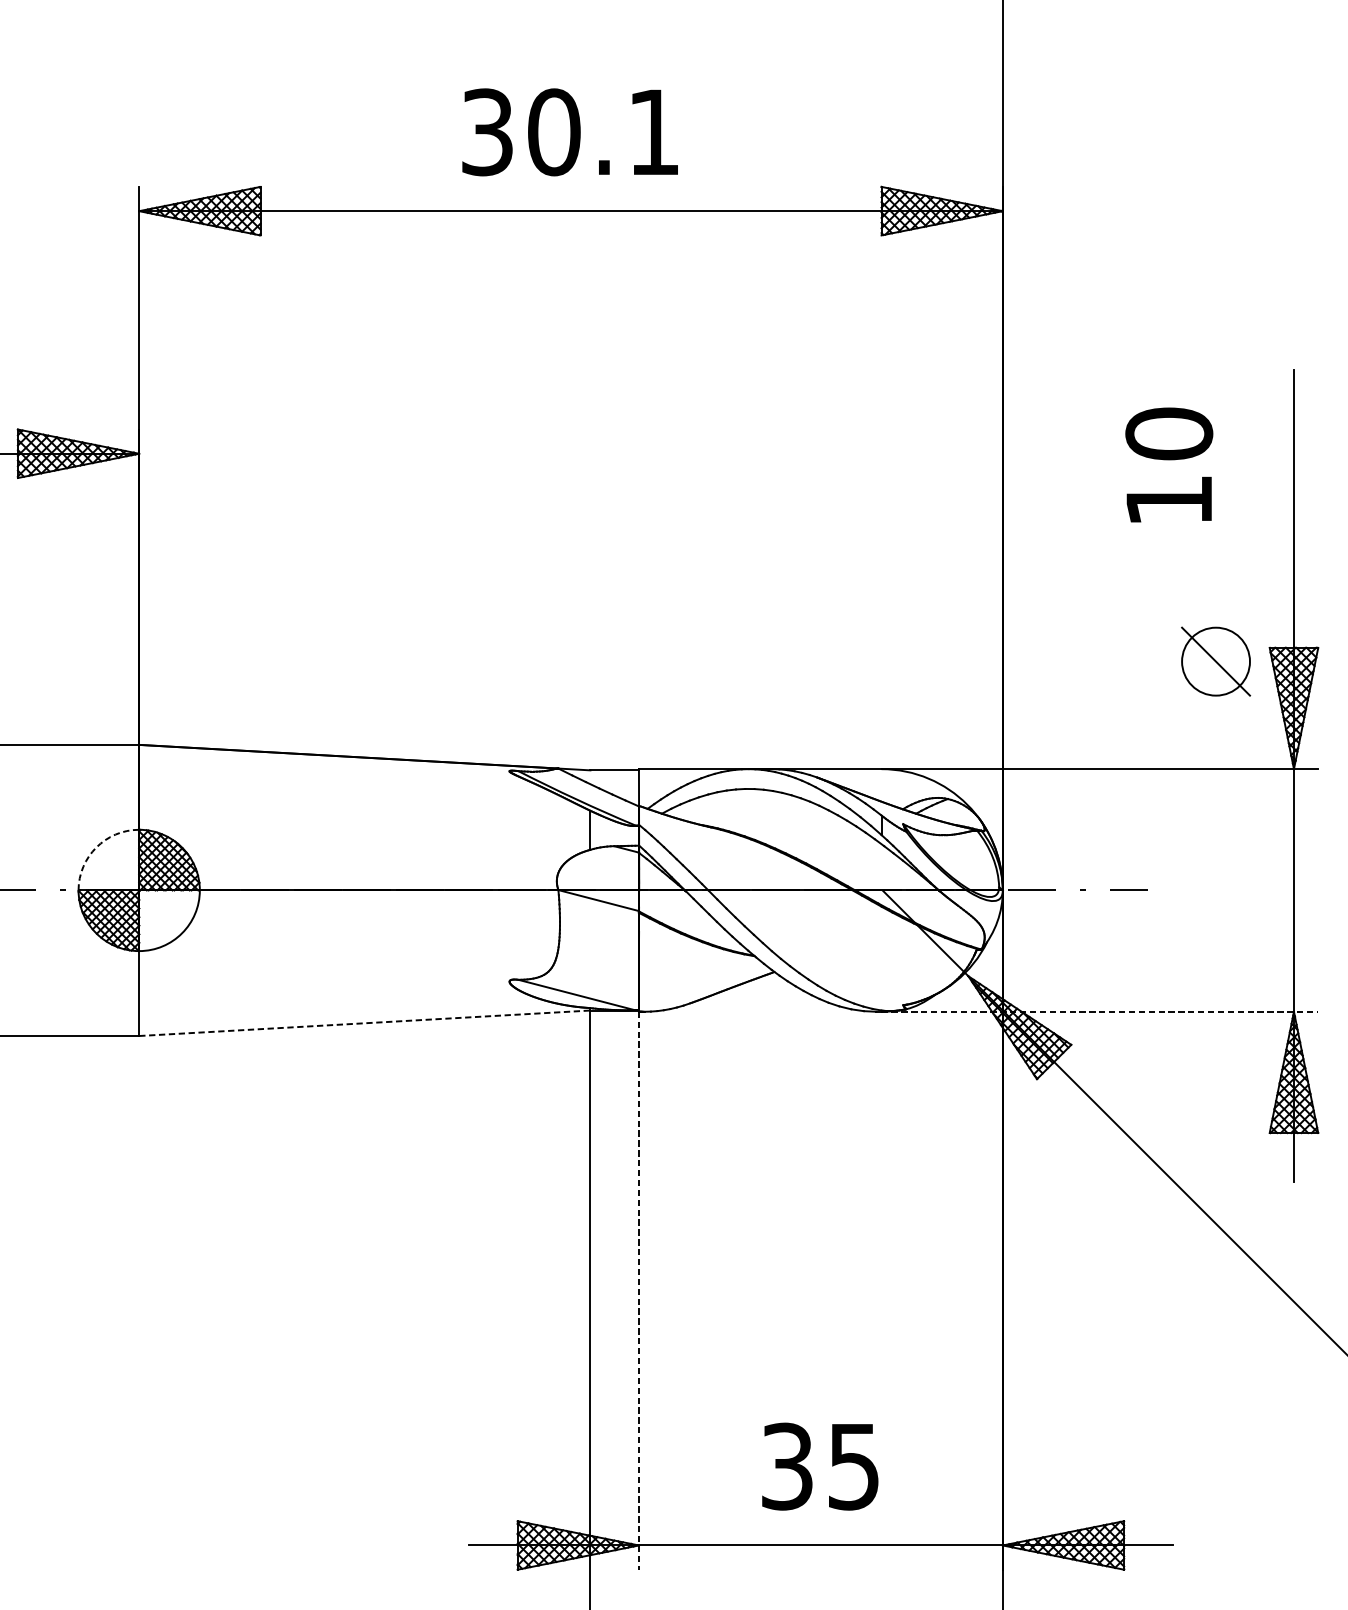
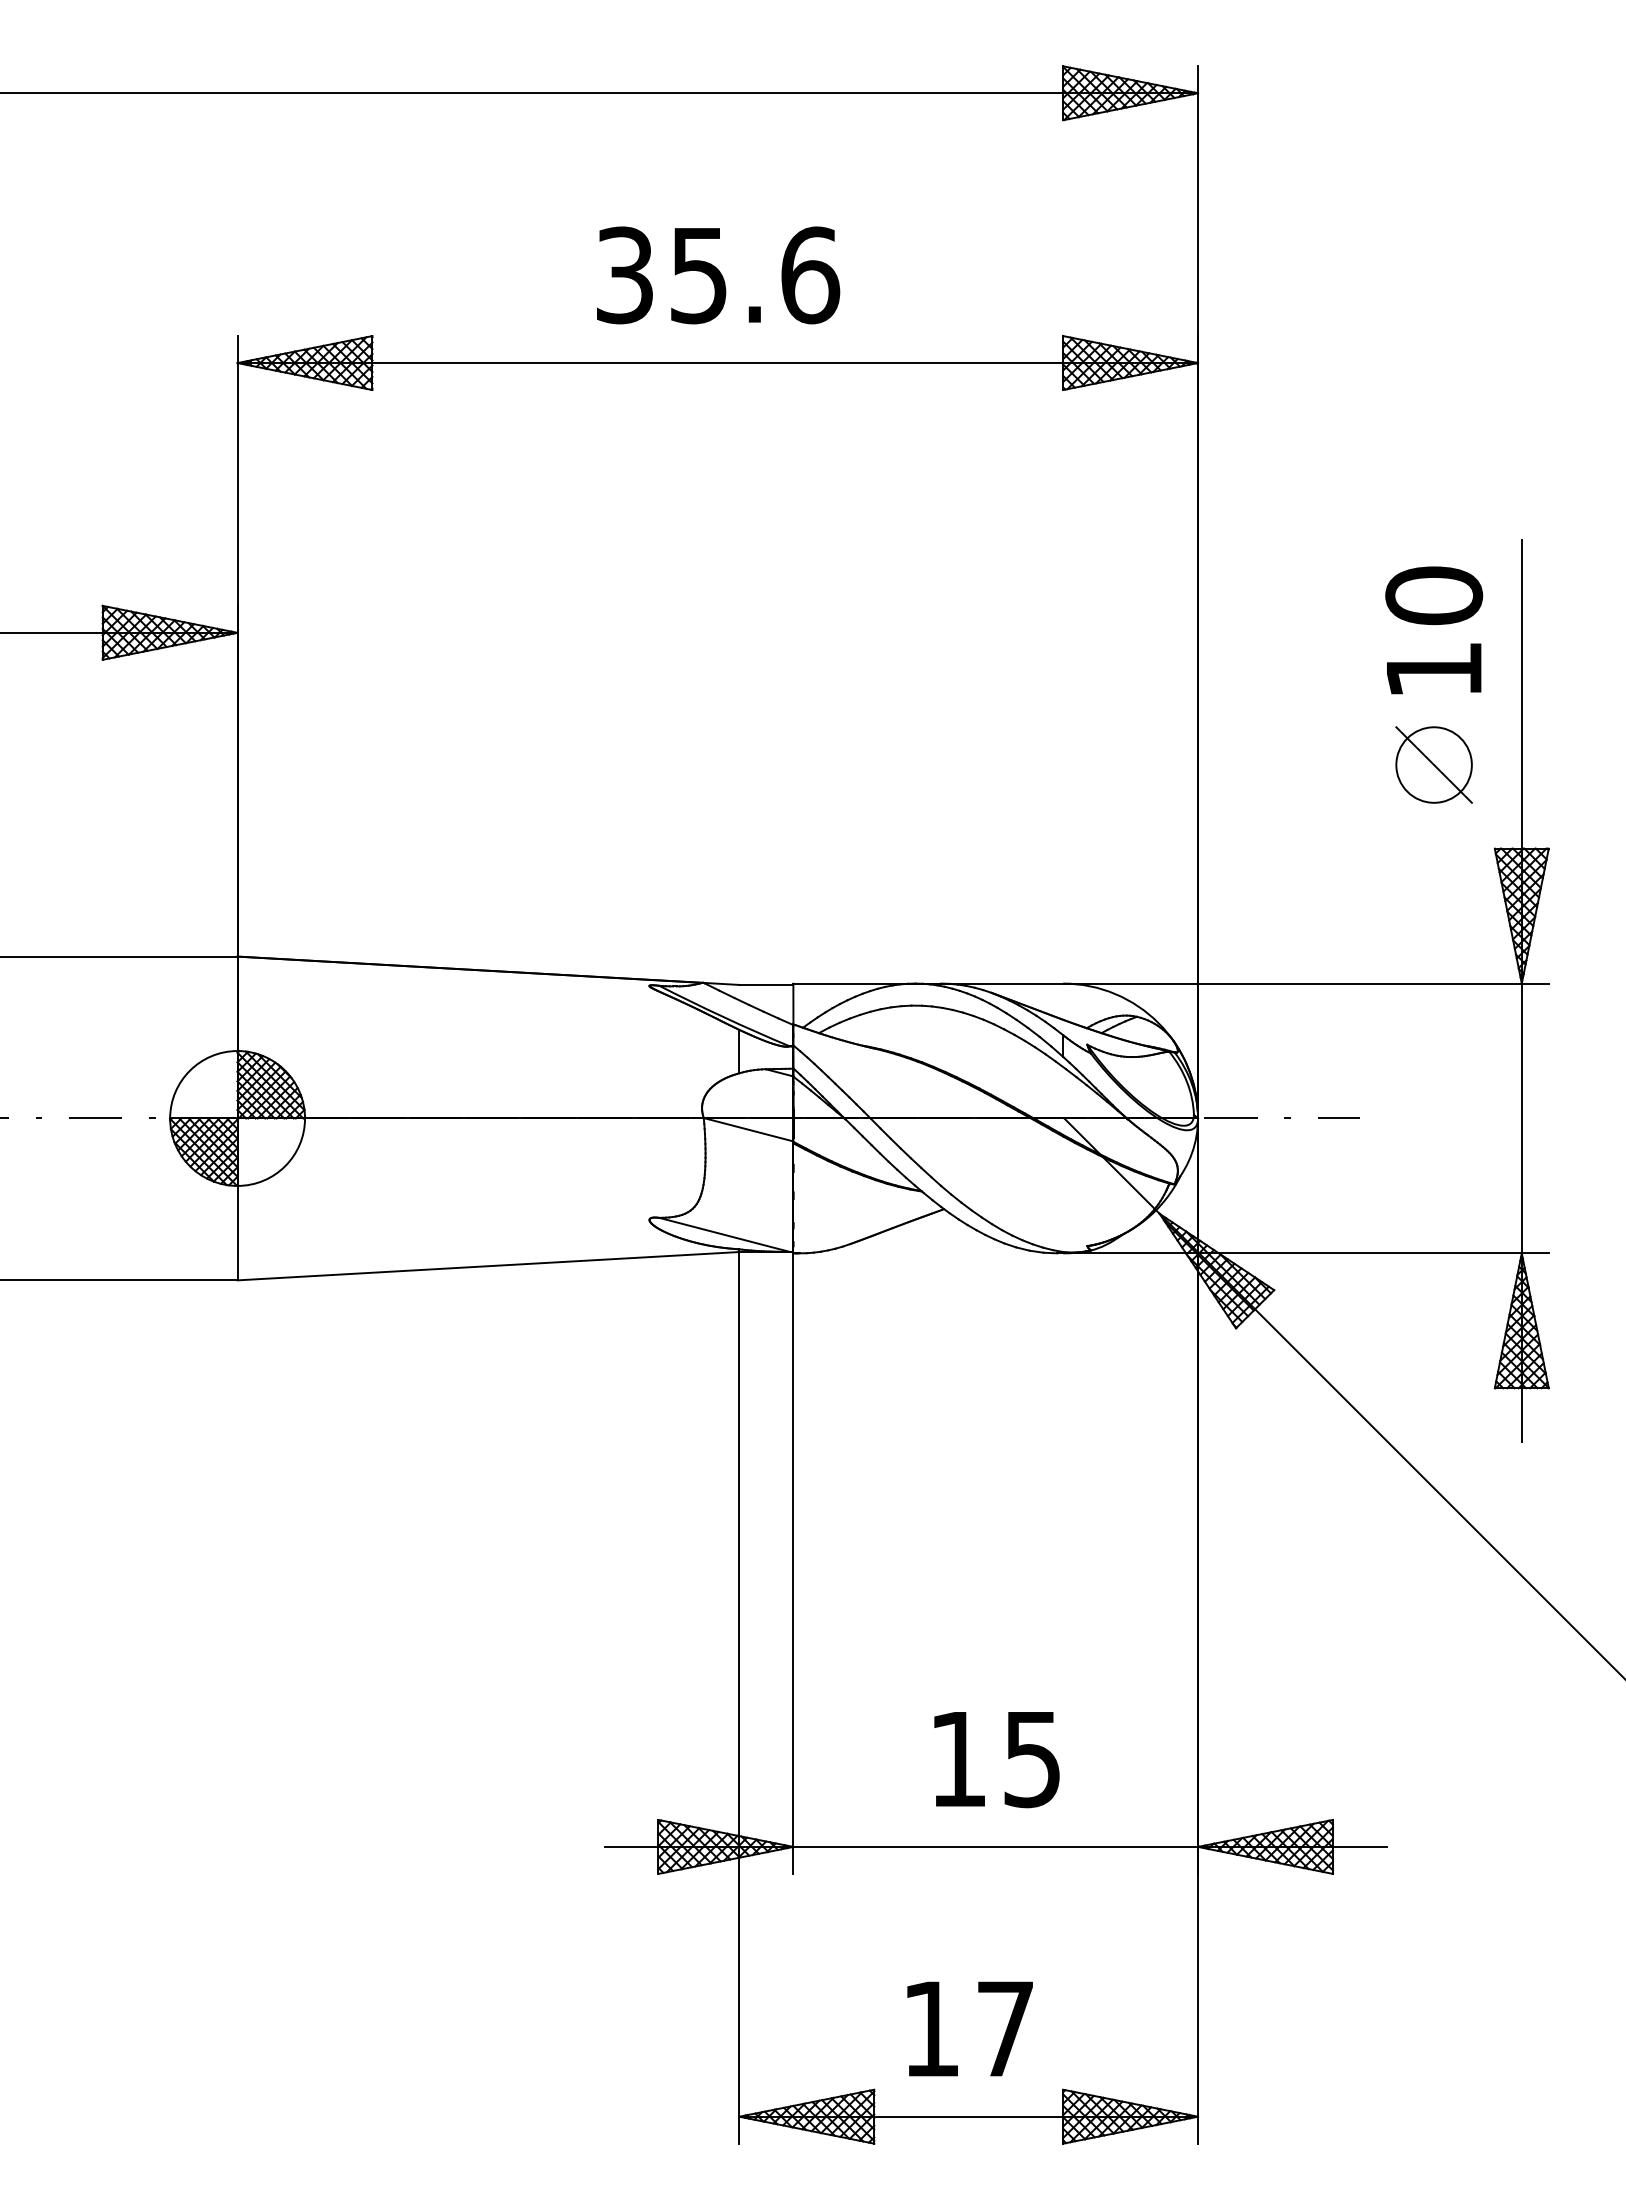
text: (604, 132) -> (755, 275), 30.1 -> 35.6
text: (1169, 465) -> (1434, 630), moved
part: (1215, 661) -> (1433, 764), moved
arc: (95, 847) -> (189, 1070), dashed -> solid
line: (1099, 1011) -> (1305, 1253), dashed -> solid
line: (365, 1023) -> (489, 1266), dashed -> solid
line: (639, 1291) -> (793, 1564), dashed -> solid
text: (787, 1466) -> (958, 1759), 35 -> 15

